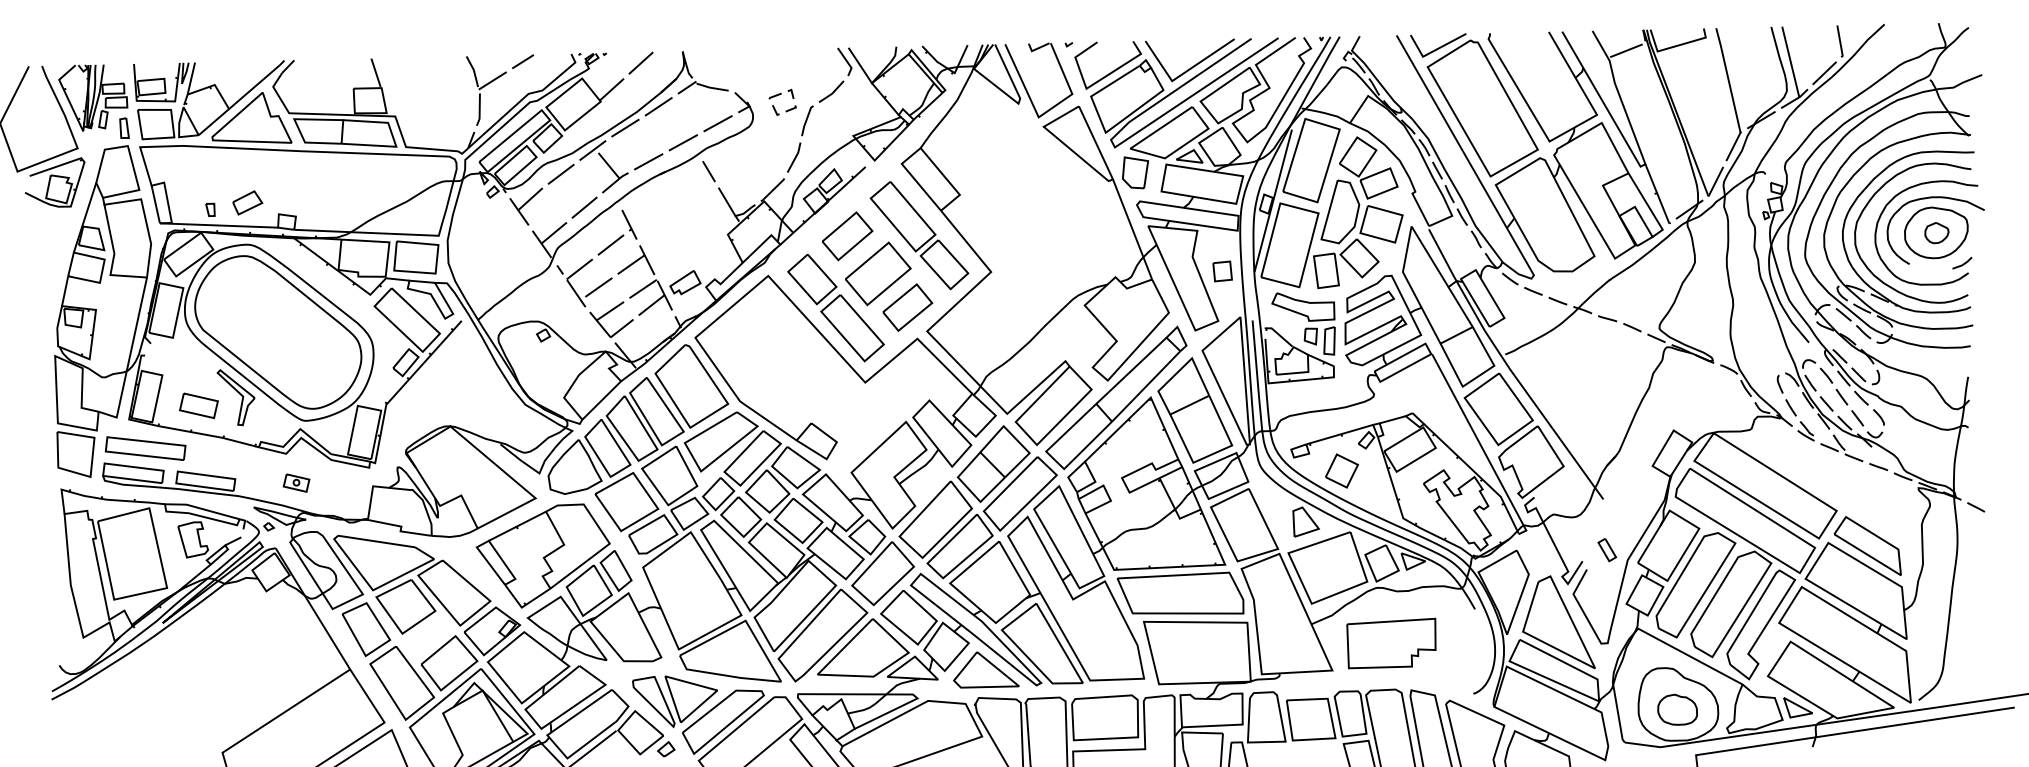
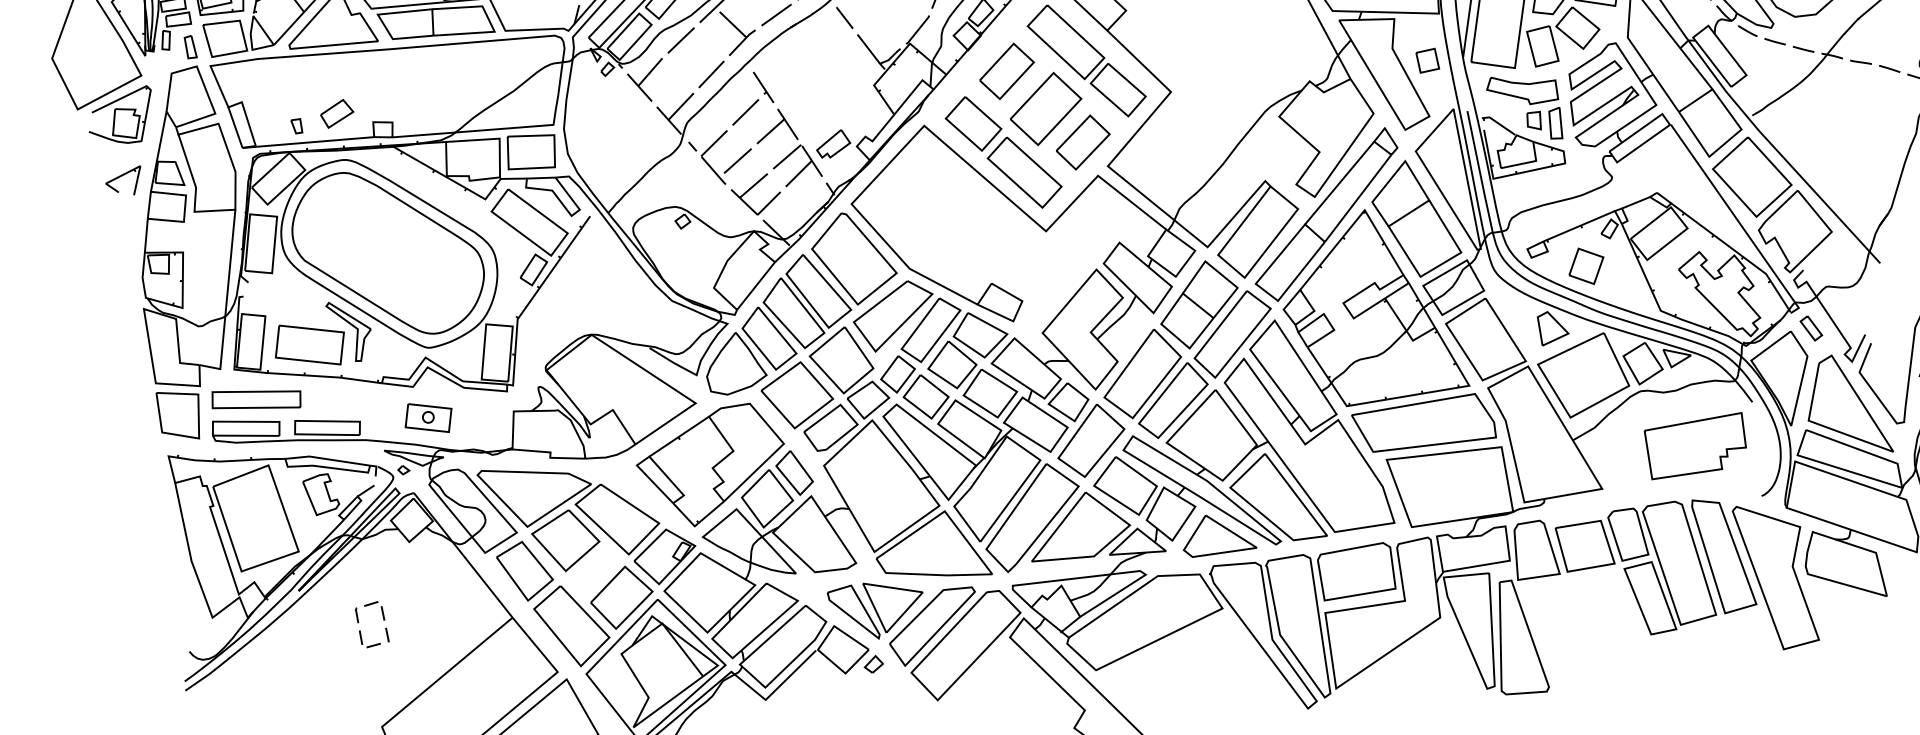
part: (50, 240) -> (123, 181), added
part: (198, 405) -> (309, 344), size x1.67
part: (296, 482) -> (428, 417), size x1.67
part: (1607, 550) -> (1811, 328), moved
part: (1391, 643) -> (1696, 446), moved
part: (234, 655) -> (382, 617), added

